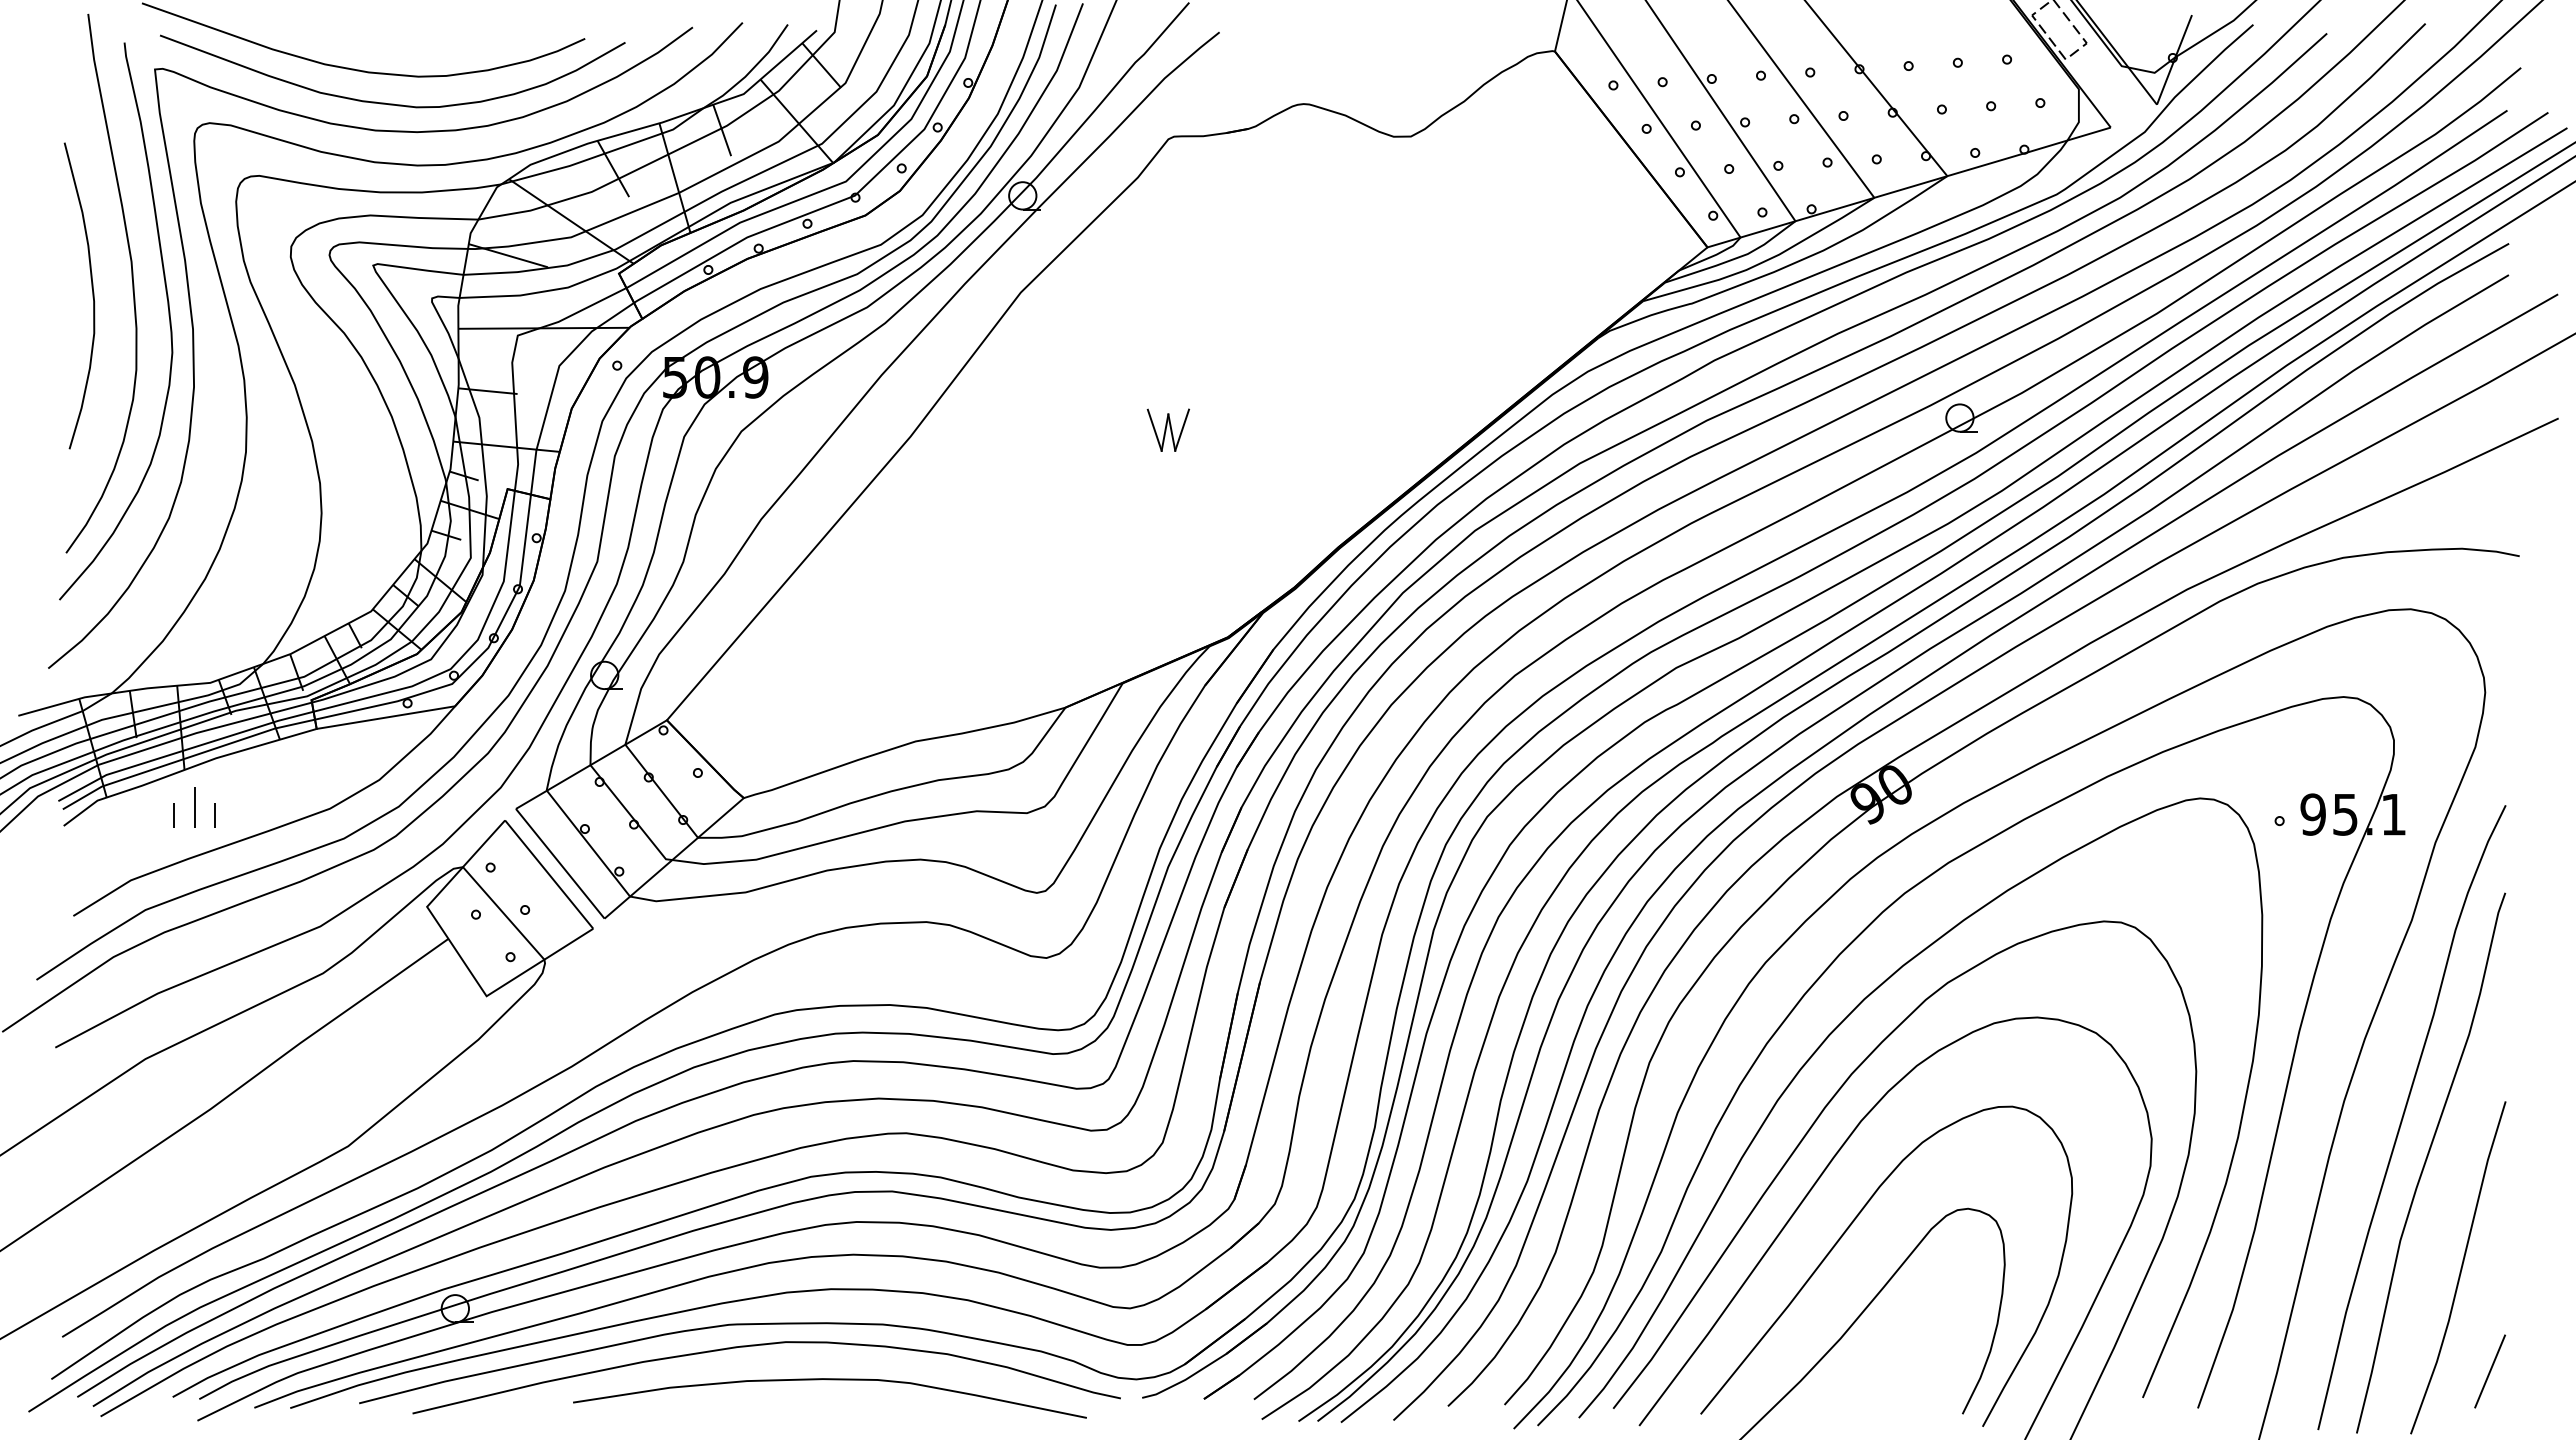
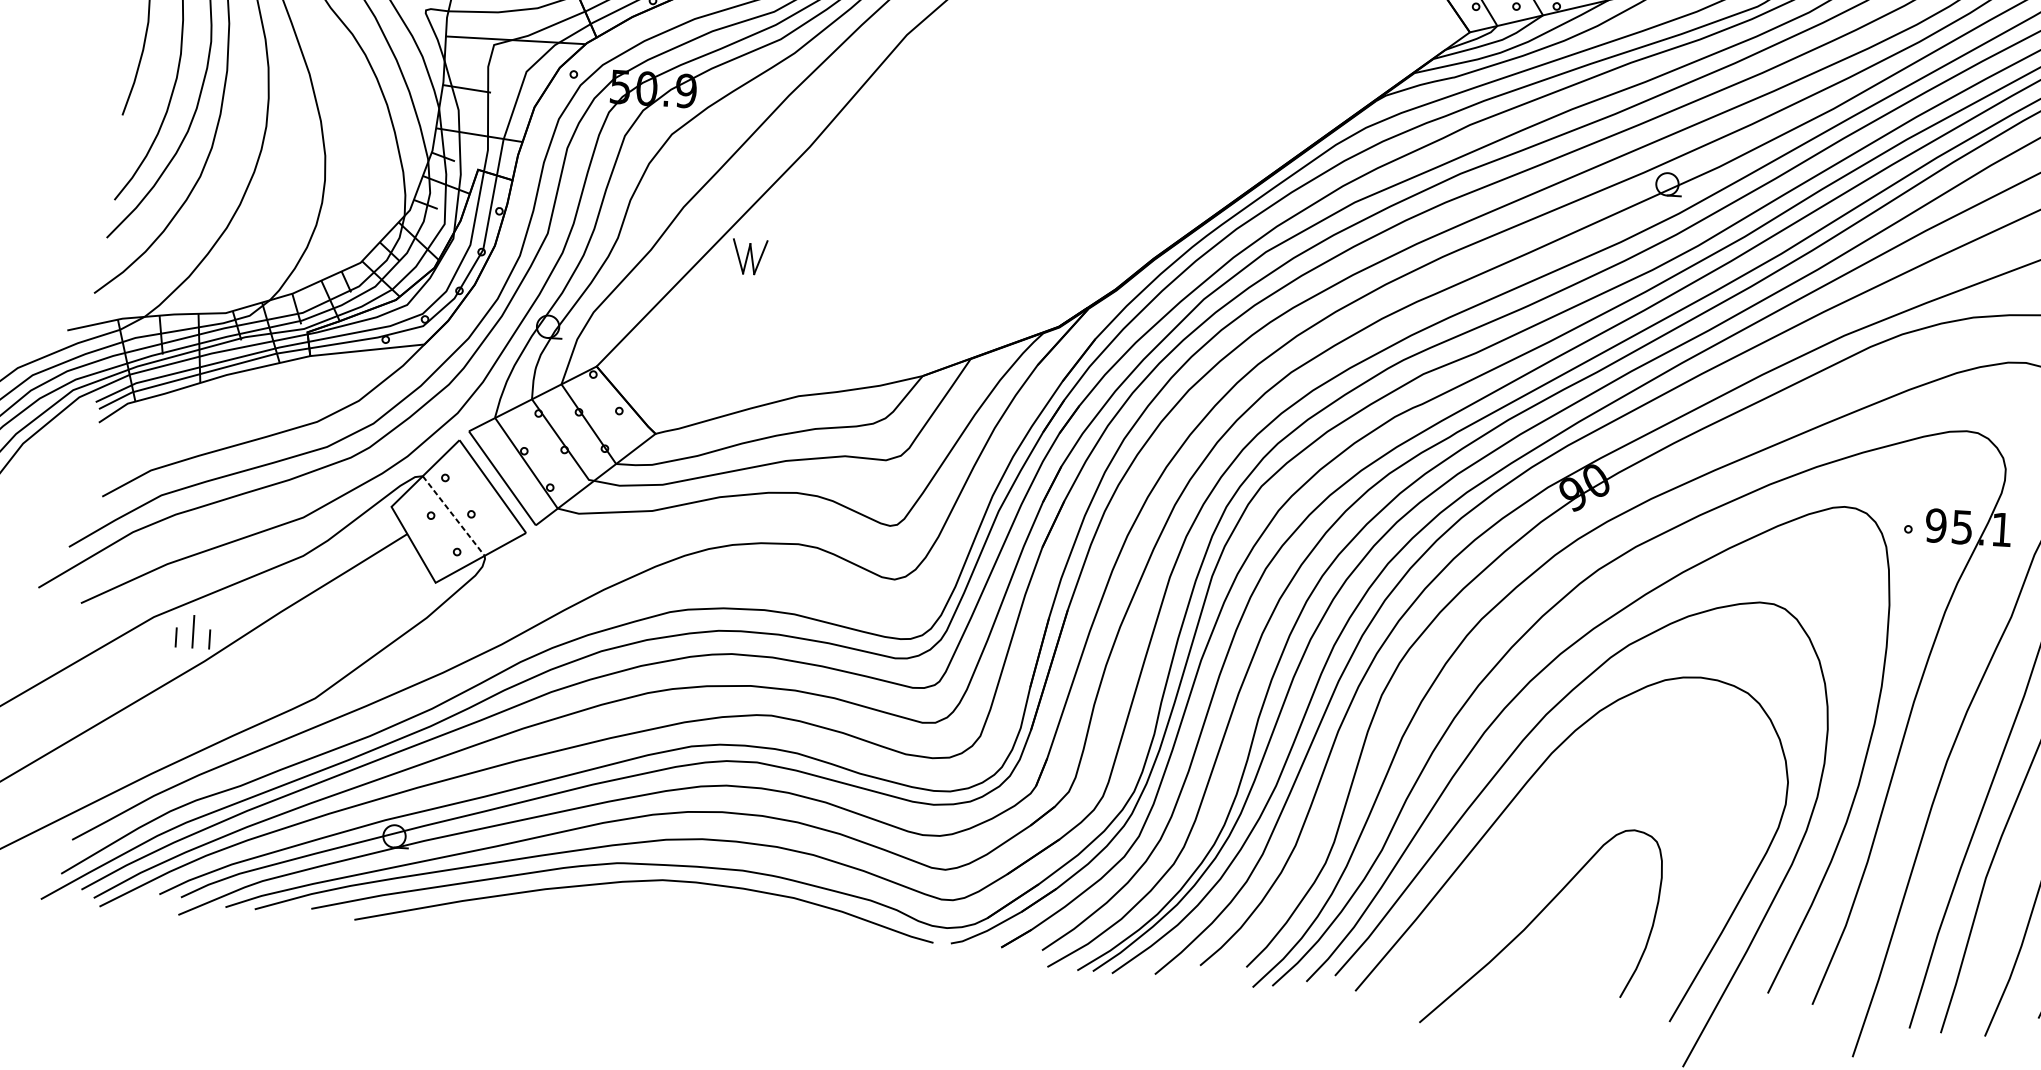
part: (1167, 429) -> (748, 256), moved
part: (194, 807) -> (193, 632), moved
line: (503, 913) -> (453, 516), solid -> dashed
curve: (1845, 1233) -> (1533, 844), removed
curve: (829, 1380) -> (696, 913), removed

